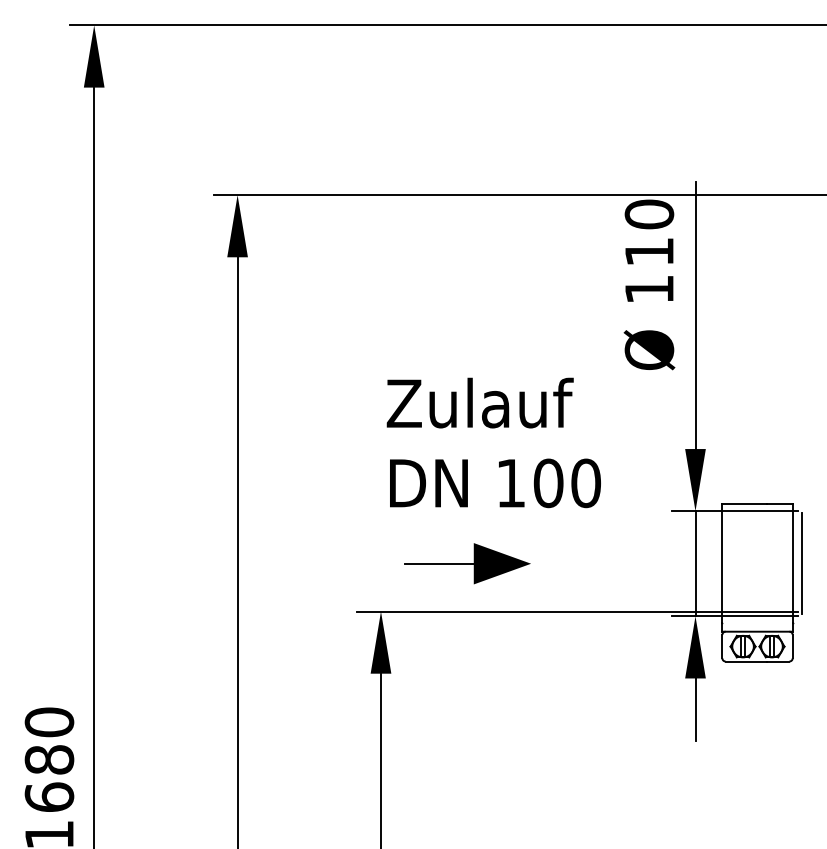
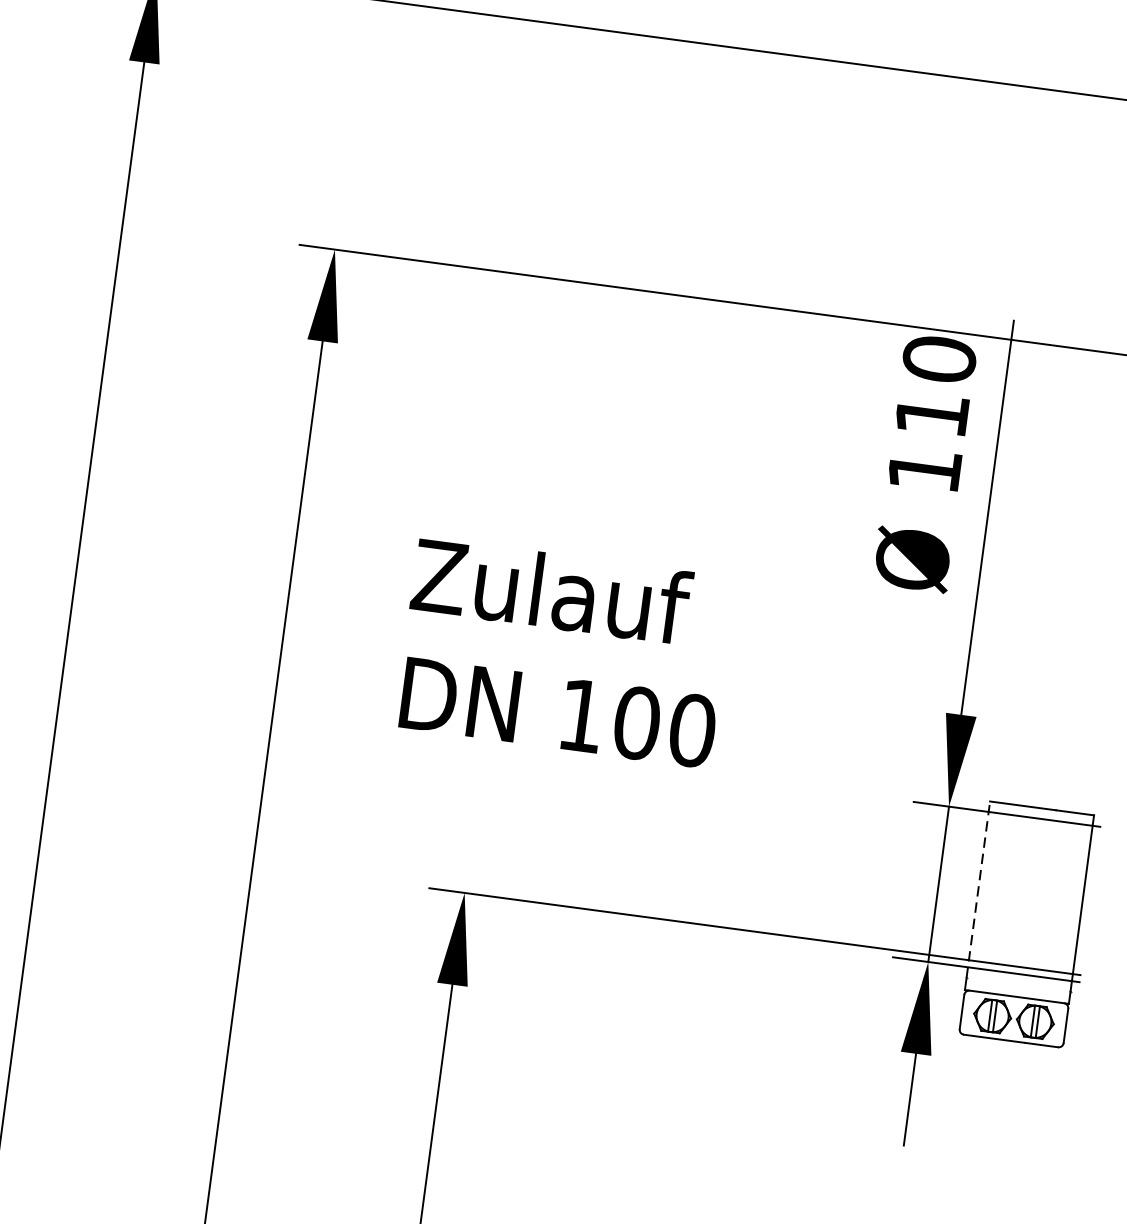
text: (493, 442) -> (563, 651), moved
part: (467, 563) -> (601, 839), removed
line: (722, 563) -> (978, 889), solid -> dashed
line: (802, 563) -> (1096, 905), removed

